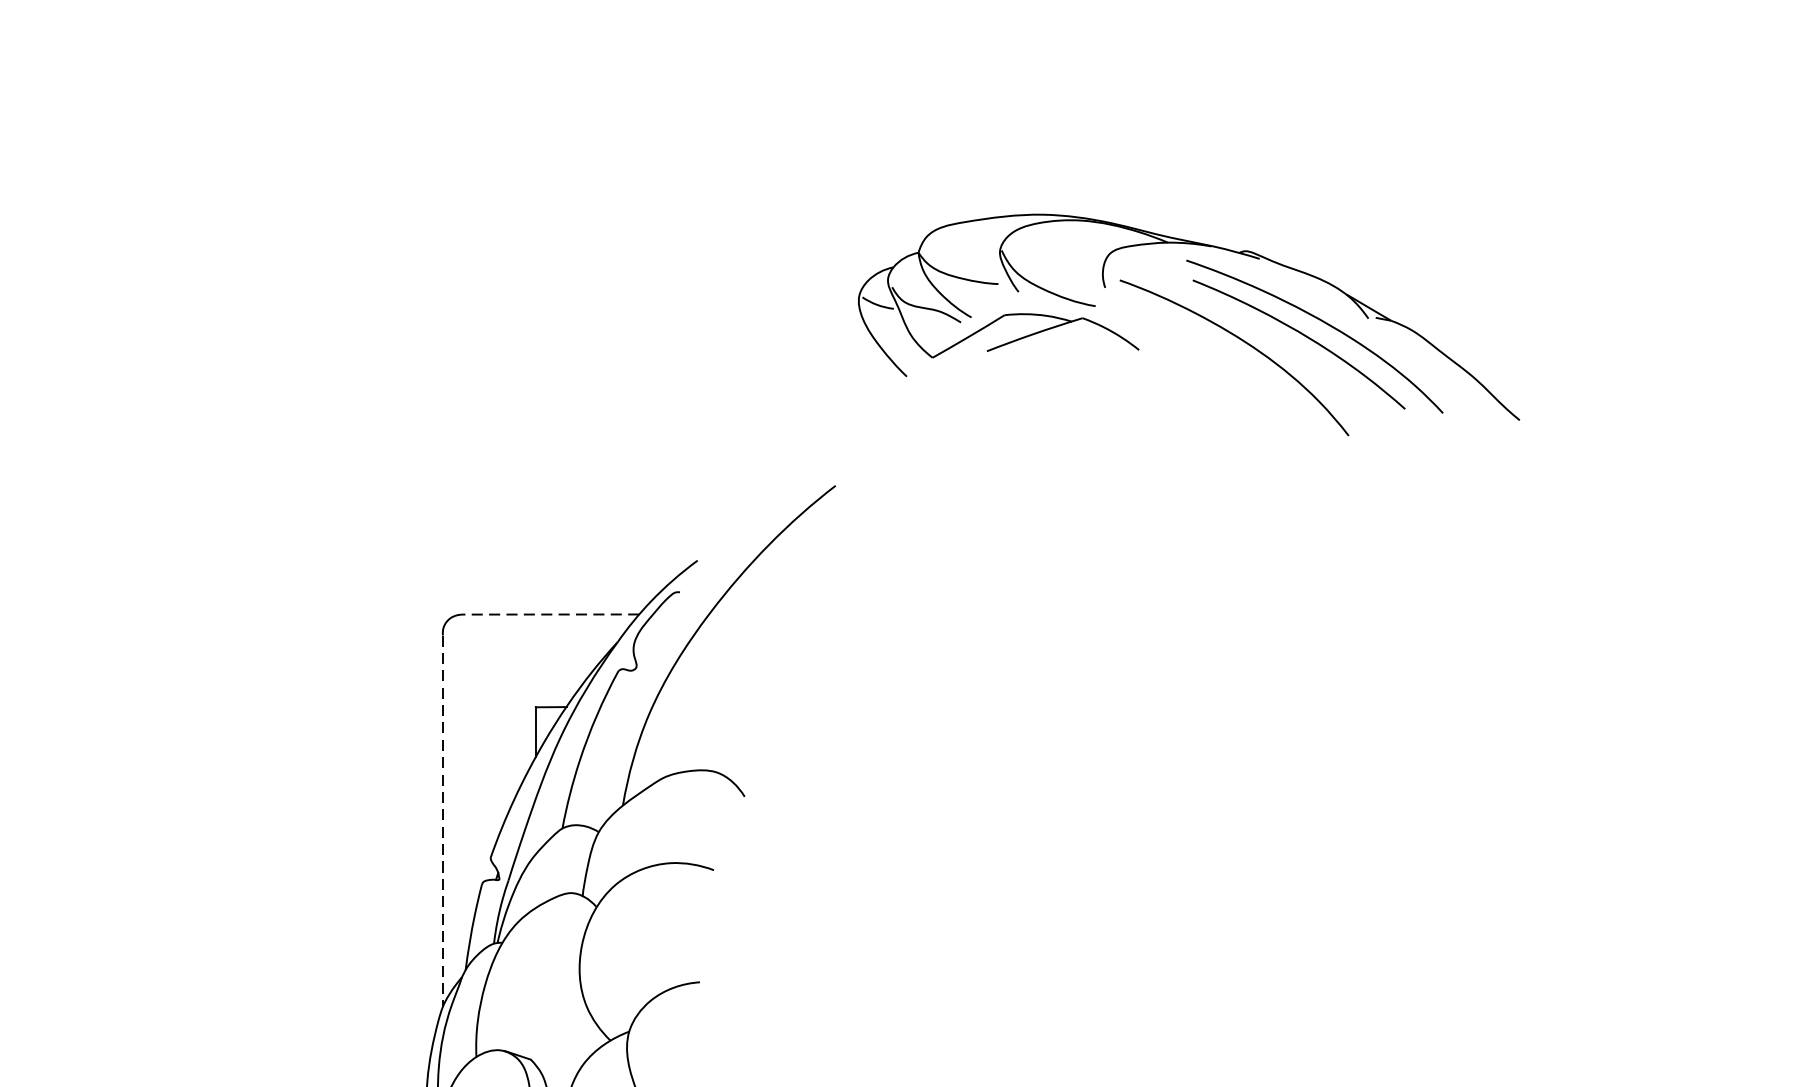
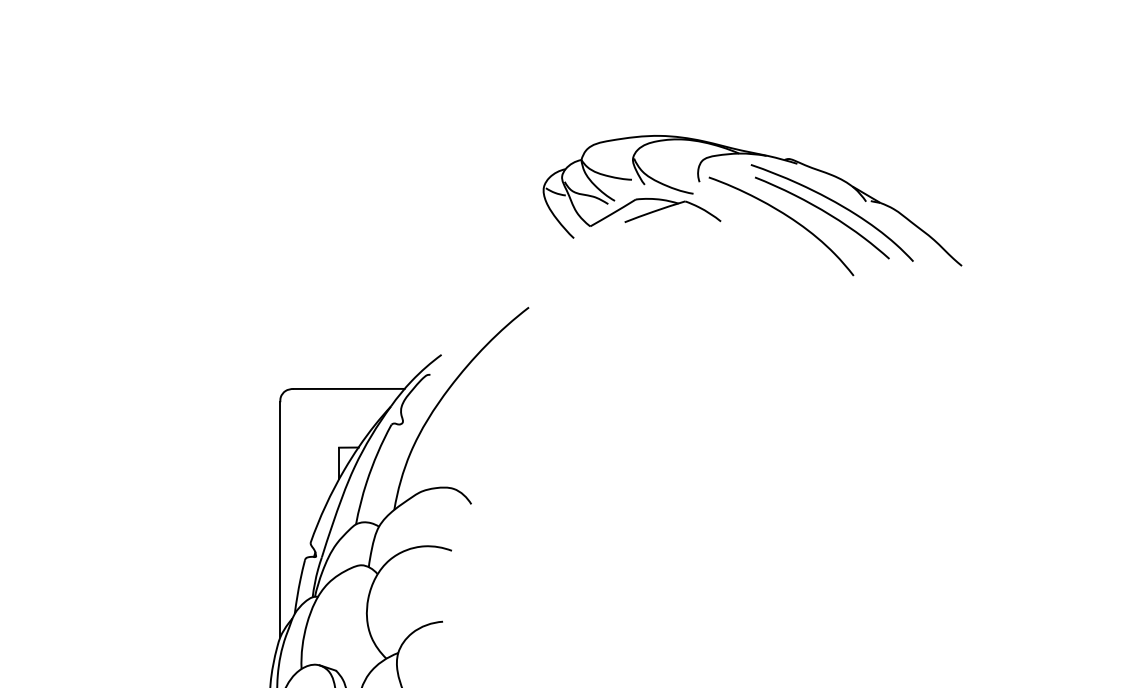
line: (550, 613) -> (348, 388), dashed -> solid
line: (443, 822) -> (280, 520), dashed -> solid

